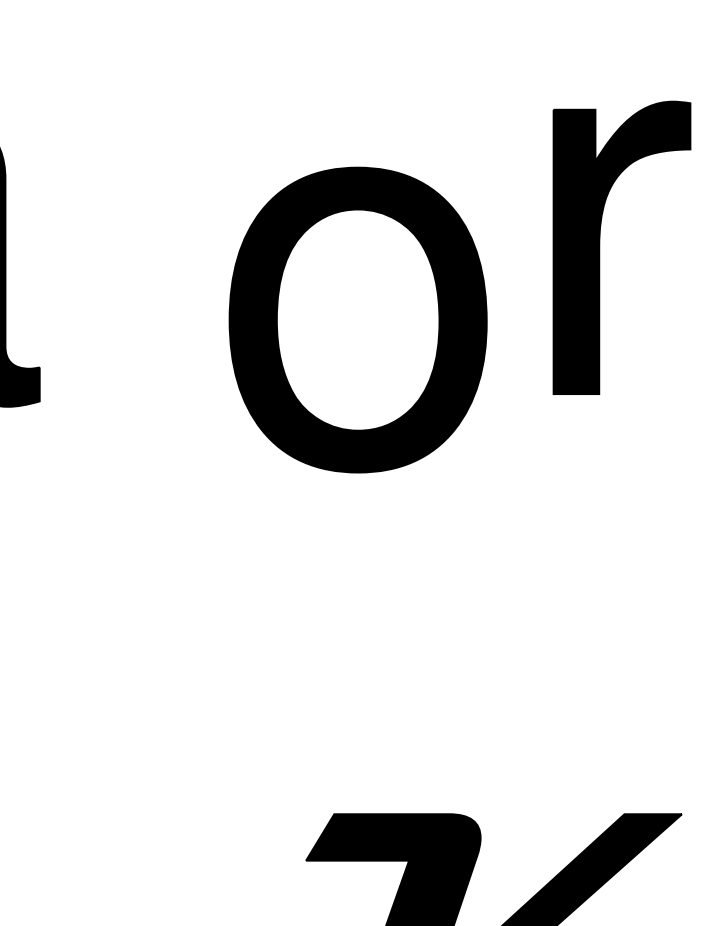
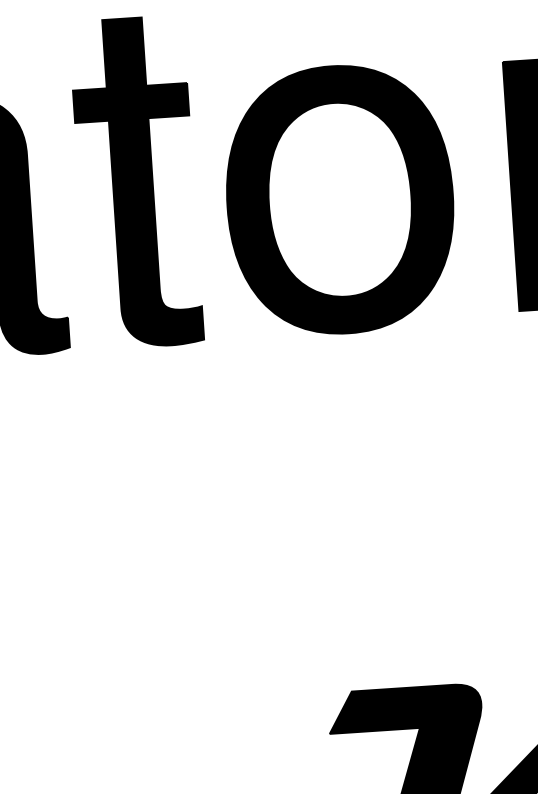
part: (127, 218) -> (136, 182), added
part: (357, 319) -> (339, 199), moved

